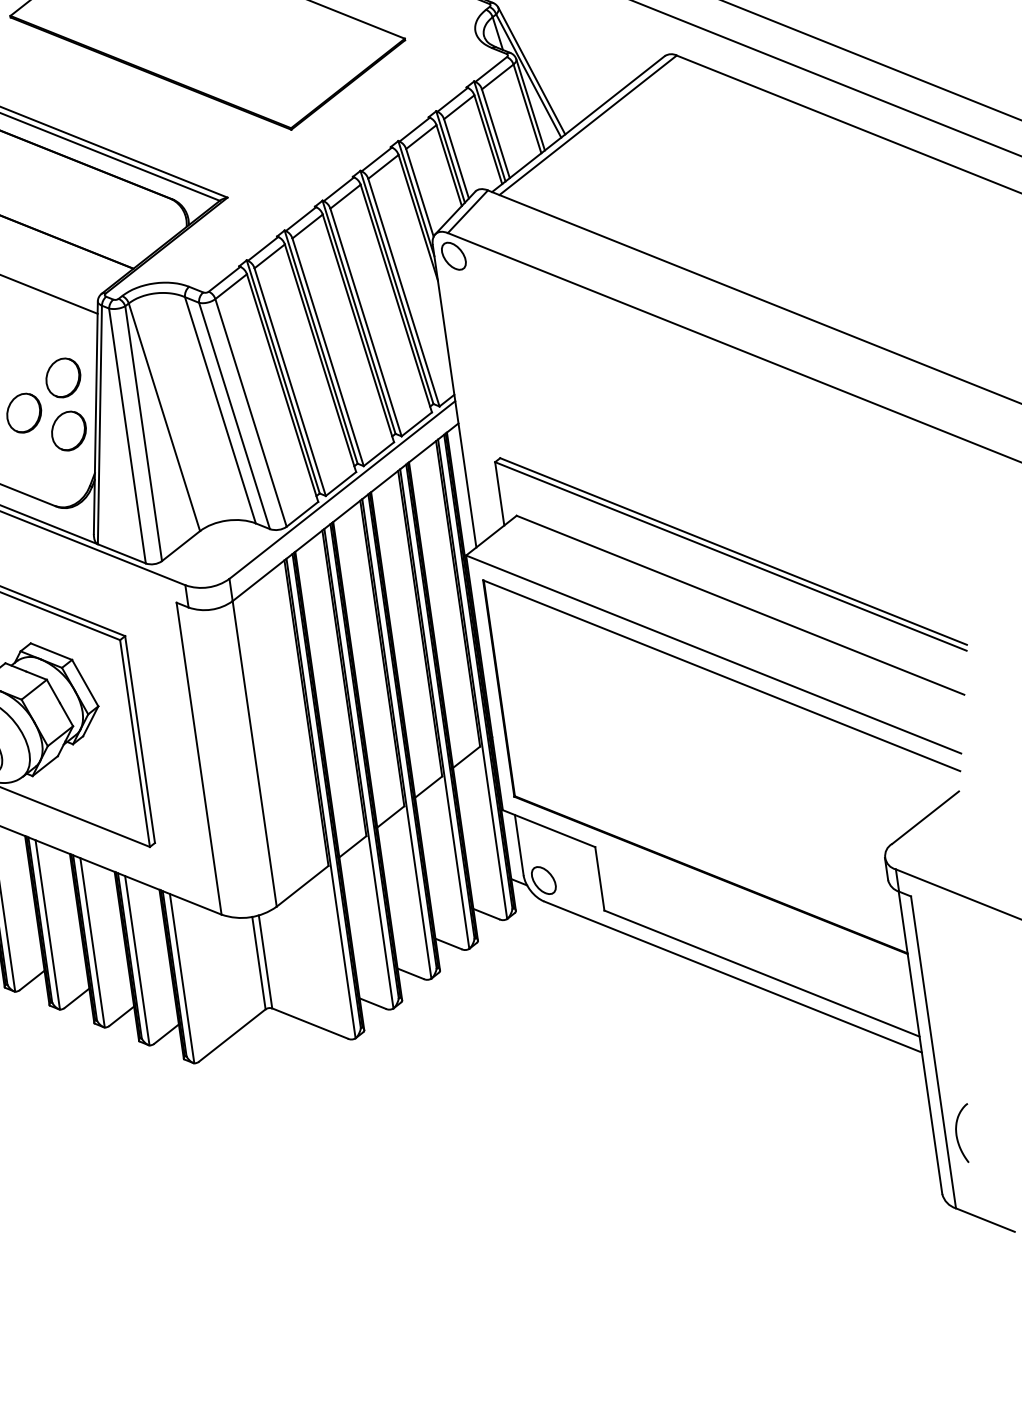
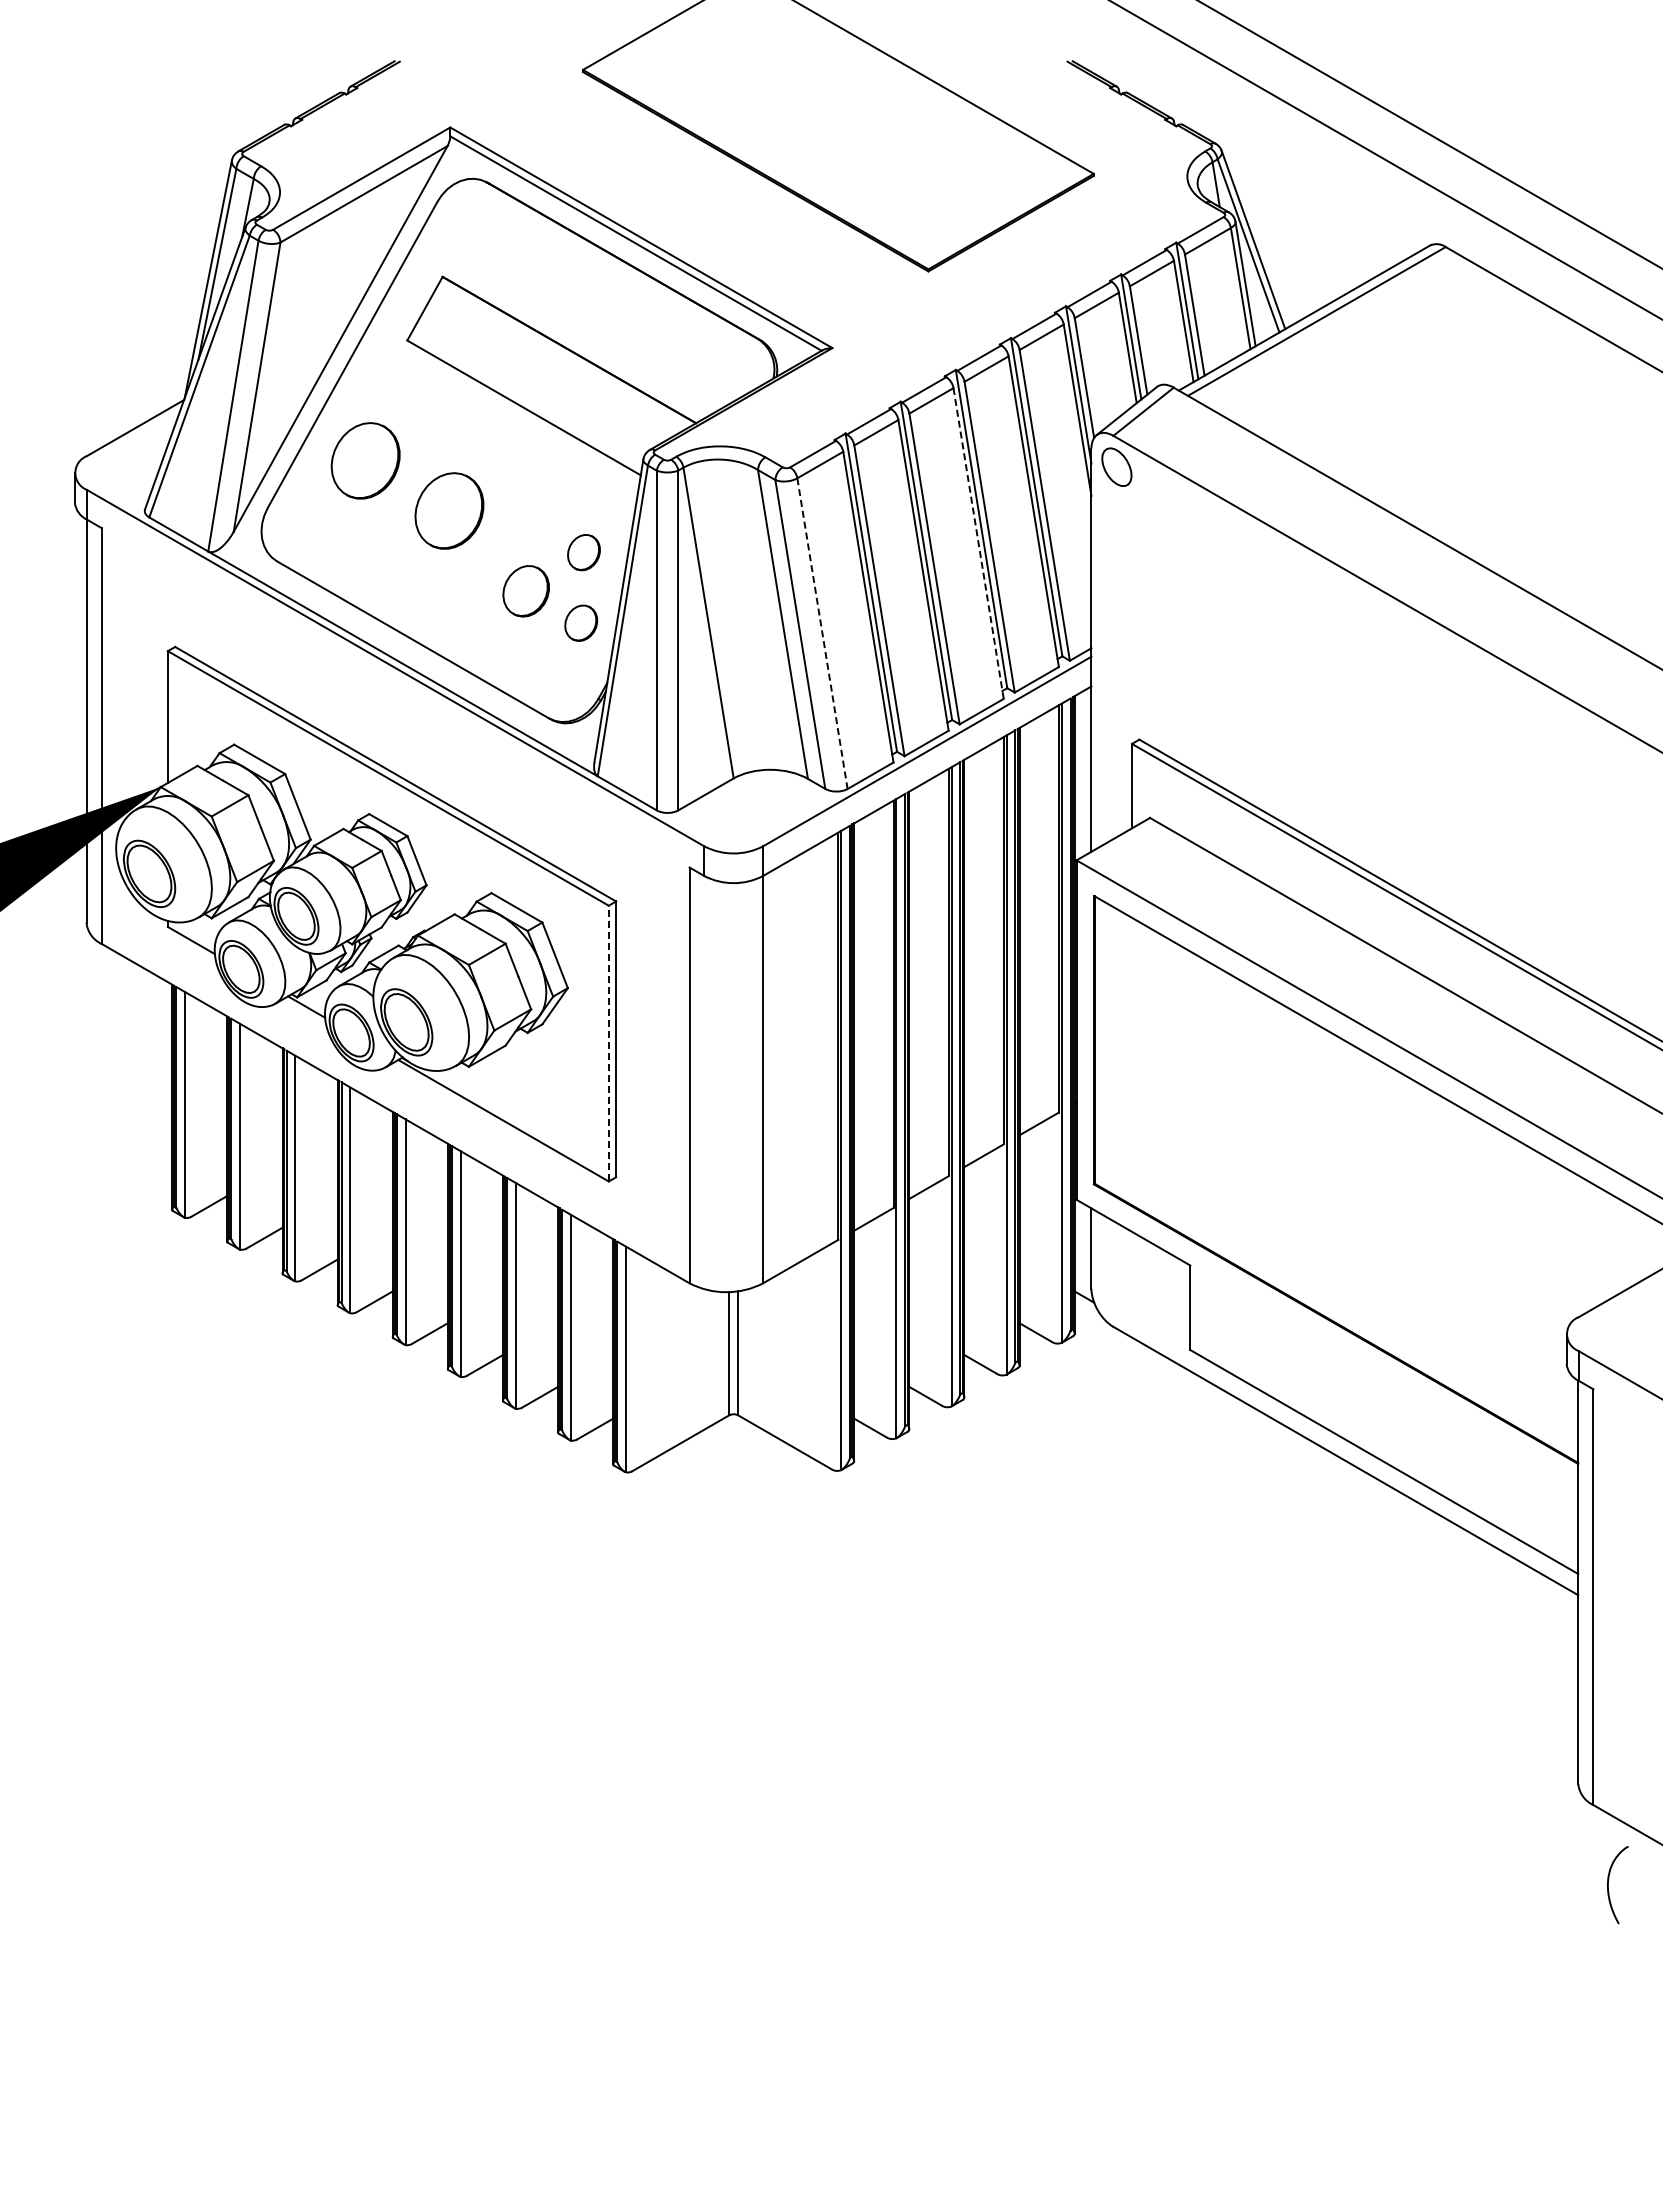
line: (358, 329) -> (978, 544), solid -> dashed
part: (62, 377) -> (583, 552), size x0.7
line: (251, 413) -> (822, 634), solid -> dashed
part: (68, 431) -> (580, 623), size x0.7
line: (134, 743) -> (608, 1043), solid -> dashed
part: (543, 880) -> (1116, 1299), removed
curve: (956, 1135) -> (1608, 1885), moved

